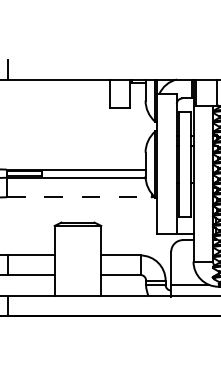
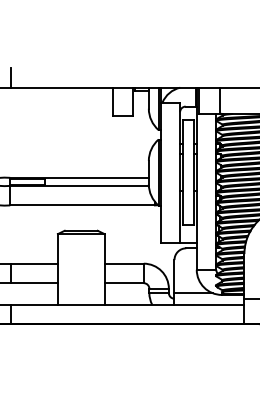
line: (80, 197) -> (83, 205), dashed -> solid

